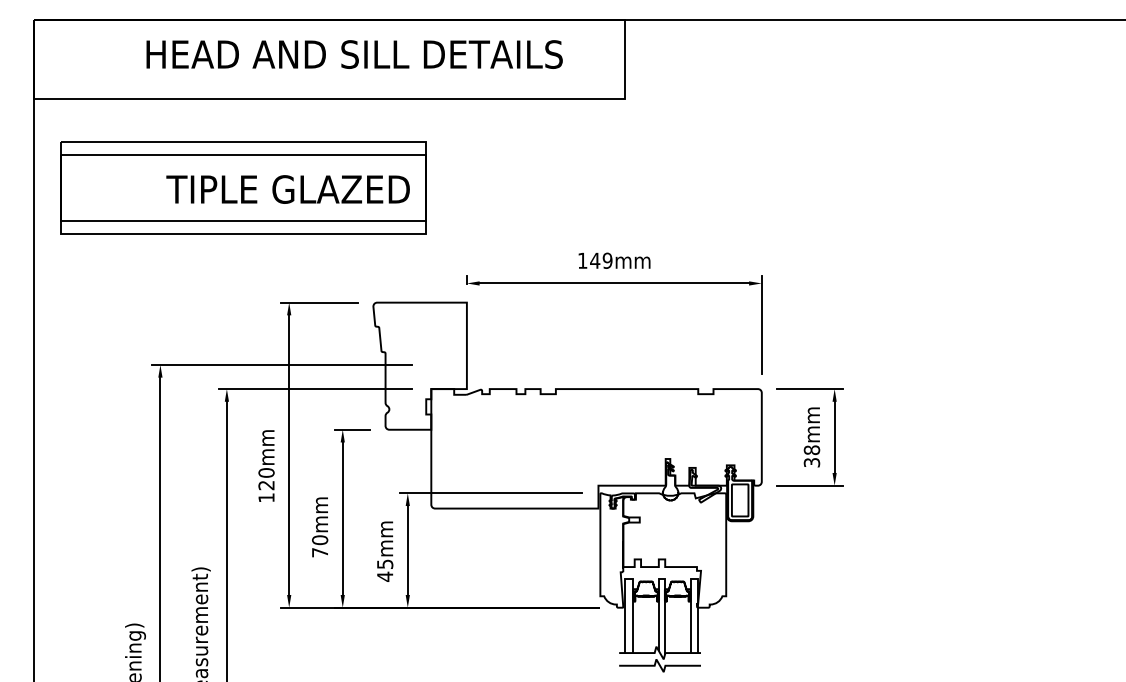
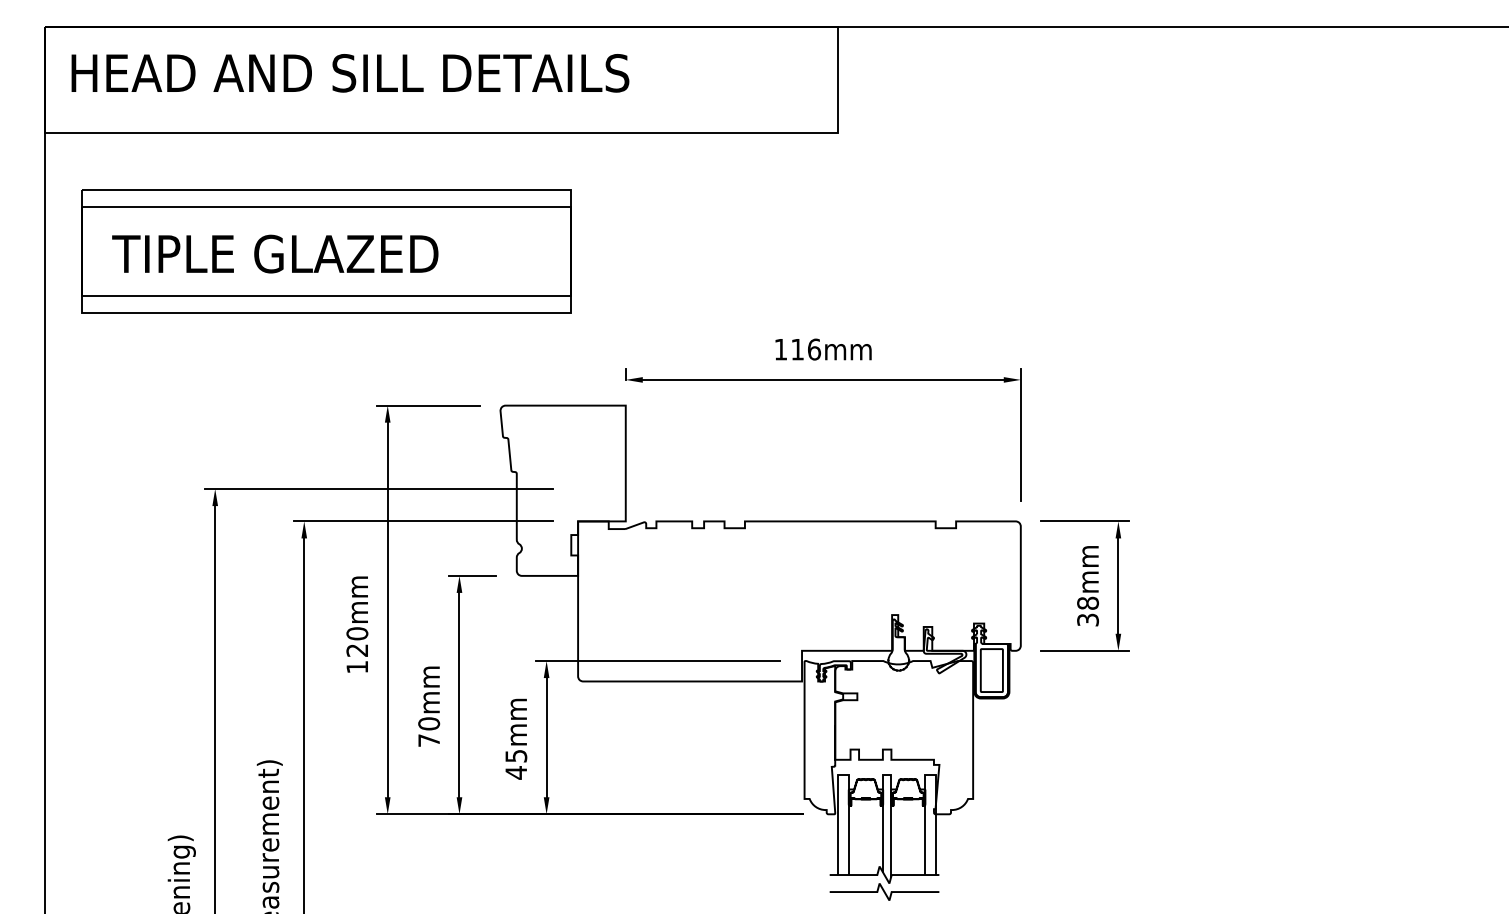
text: (354, 54) -> (350, 73), moved
text: (288, 189) -> (275, 253), moved
text: (601, 260) -> (805, 349), 149mm -> 116mm

